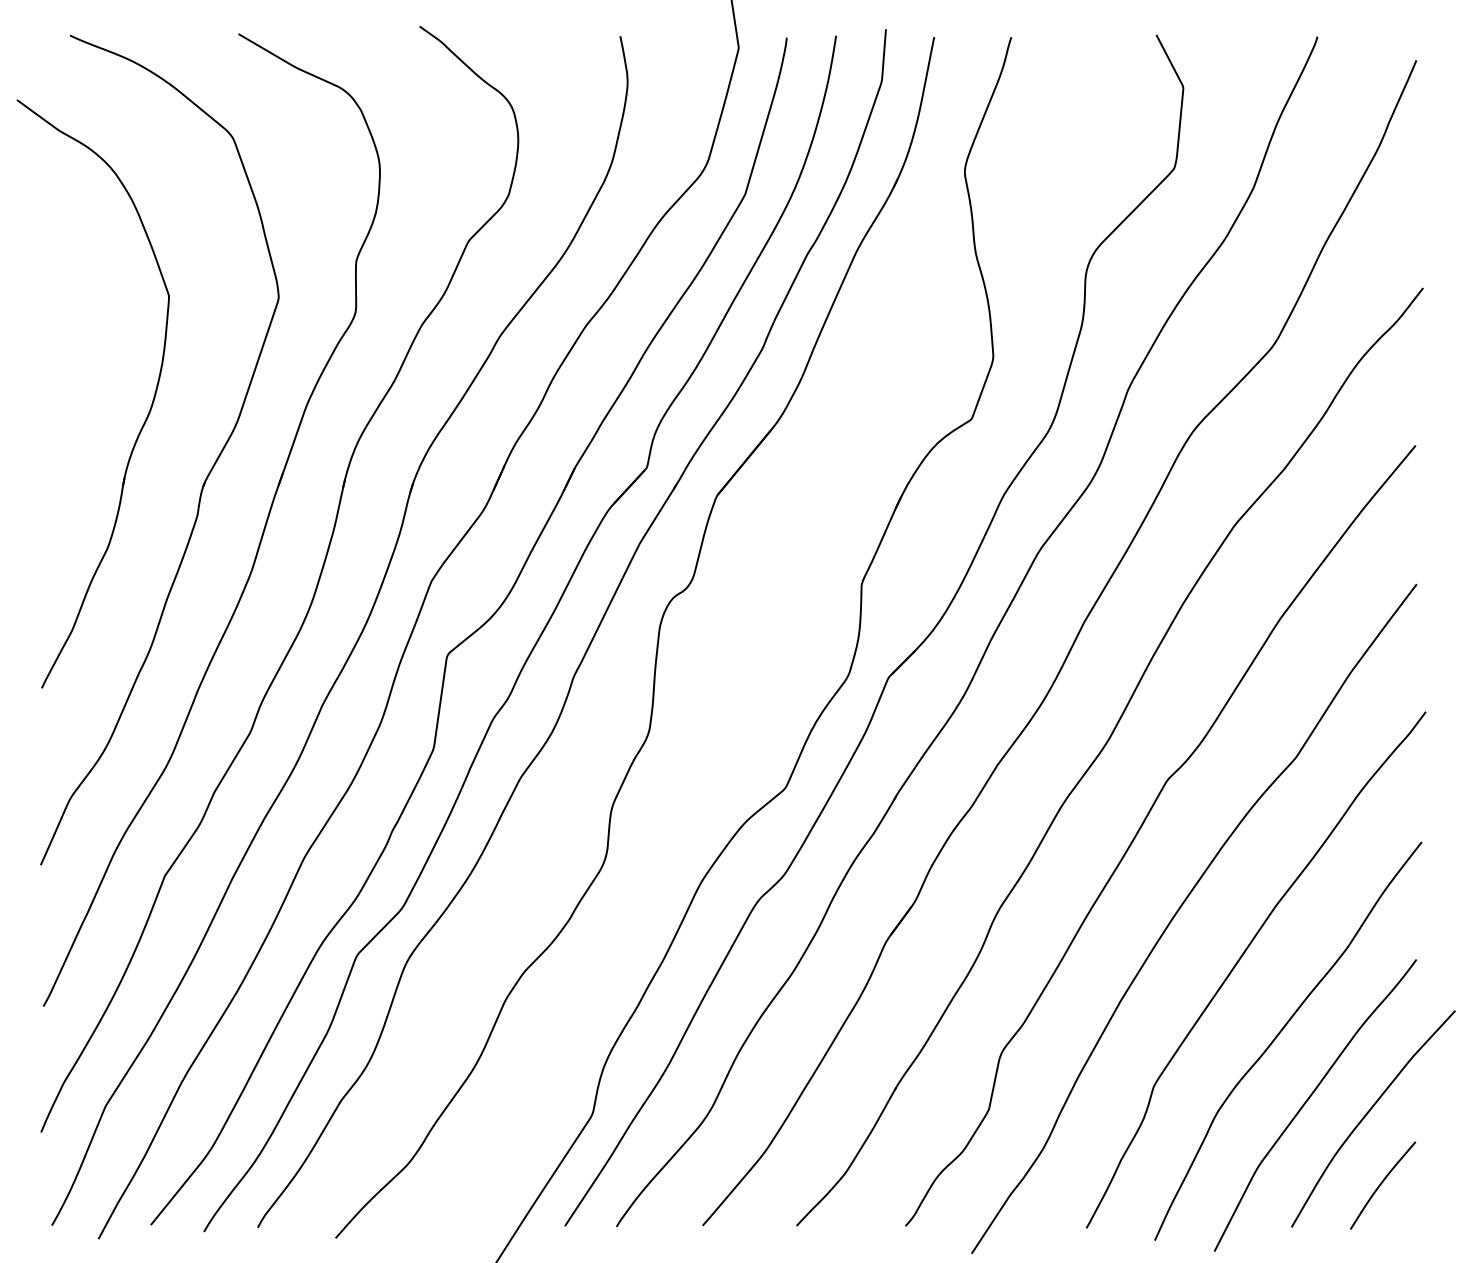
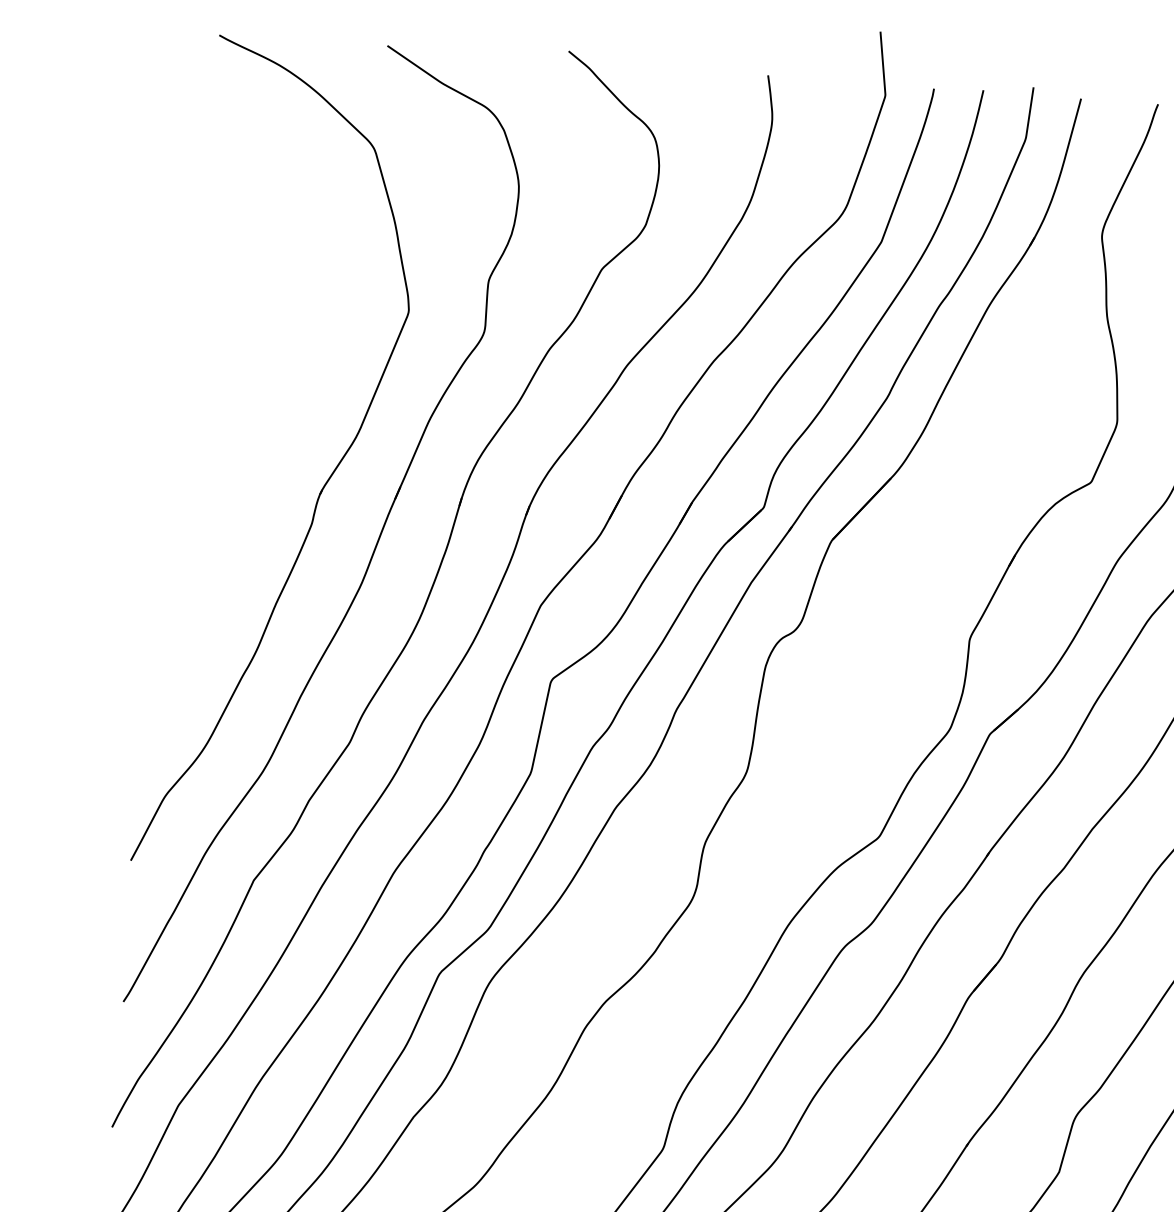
part: (145, 418) -> (267, 422), removed

